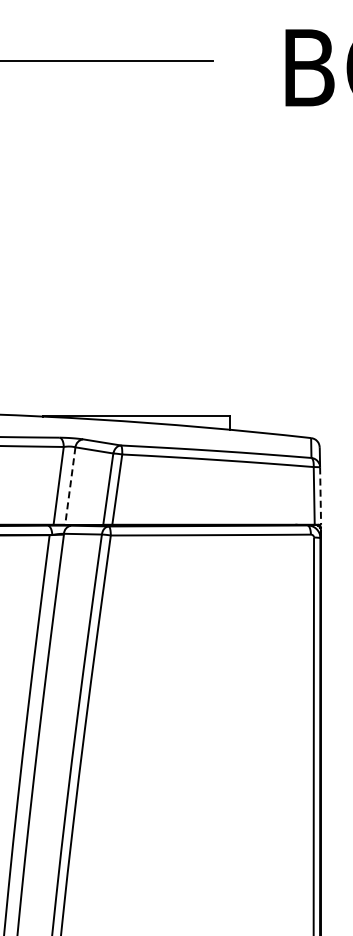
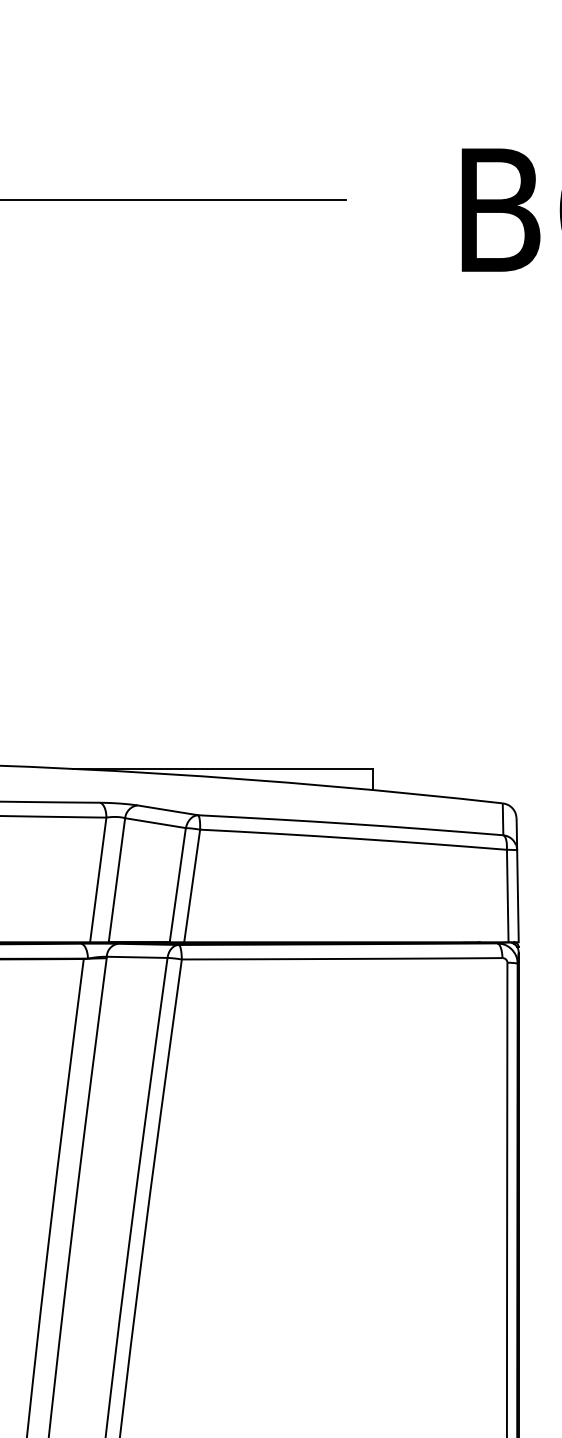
line: (70, 486) -> (117, 880), dashed -> solid
line: (320, 496) -> (517, 896), dashed -> solid

